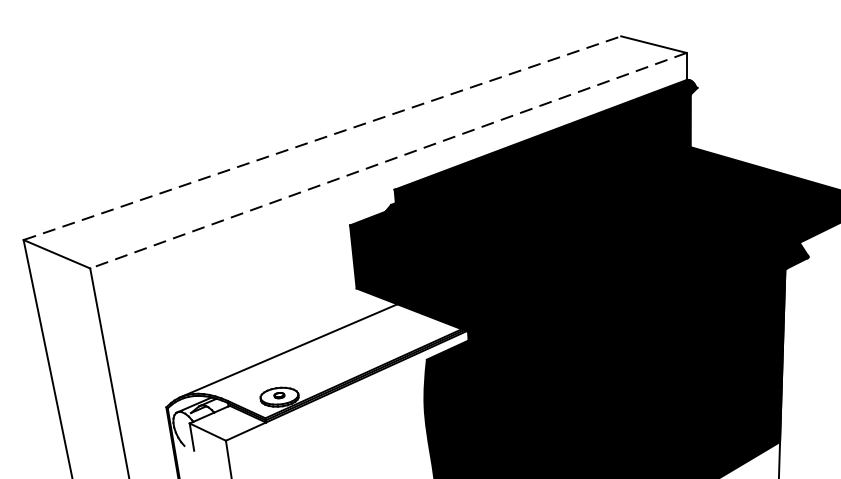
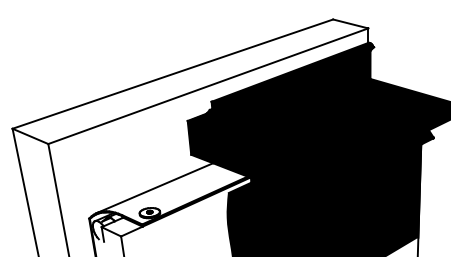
line: (323, 136) -> (173, 73), dashed -> solid
line: (386, 161) -> (207, 86), dashed -> solid

